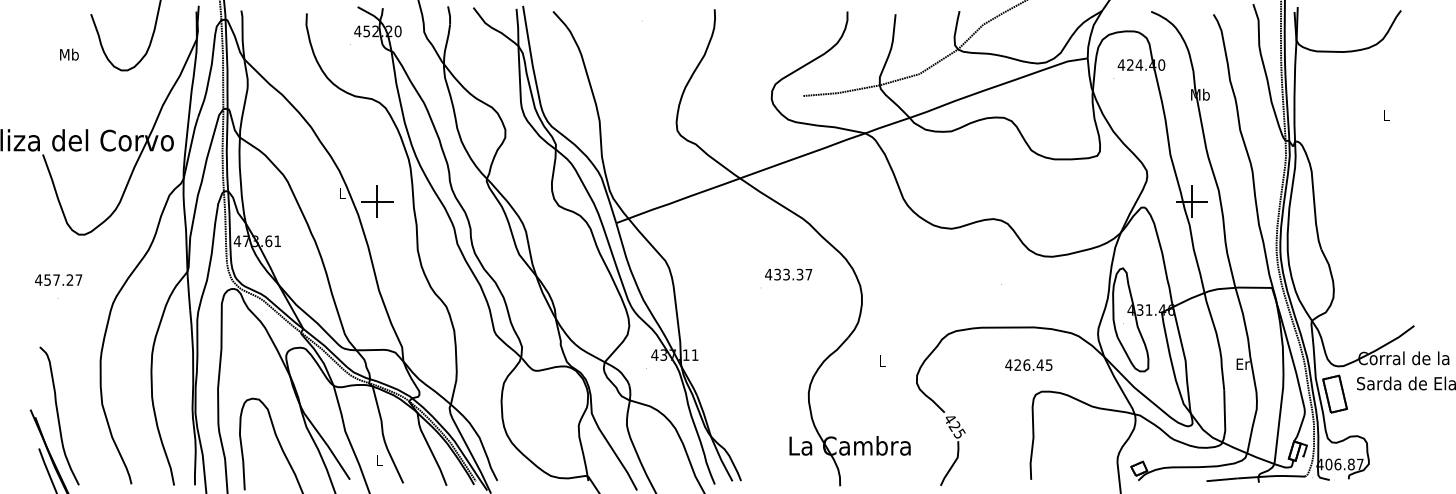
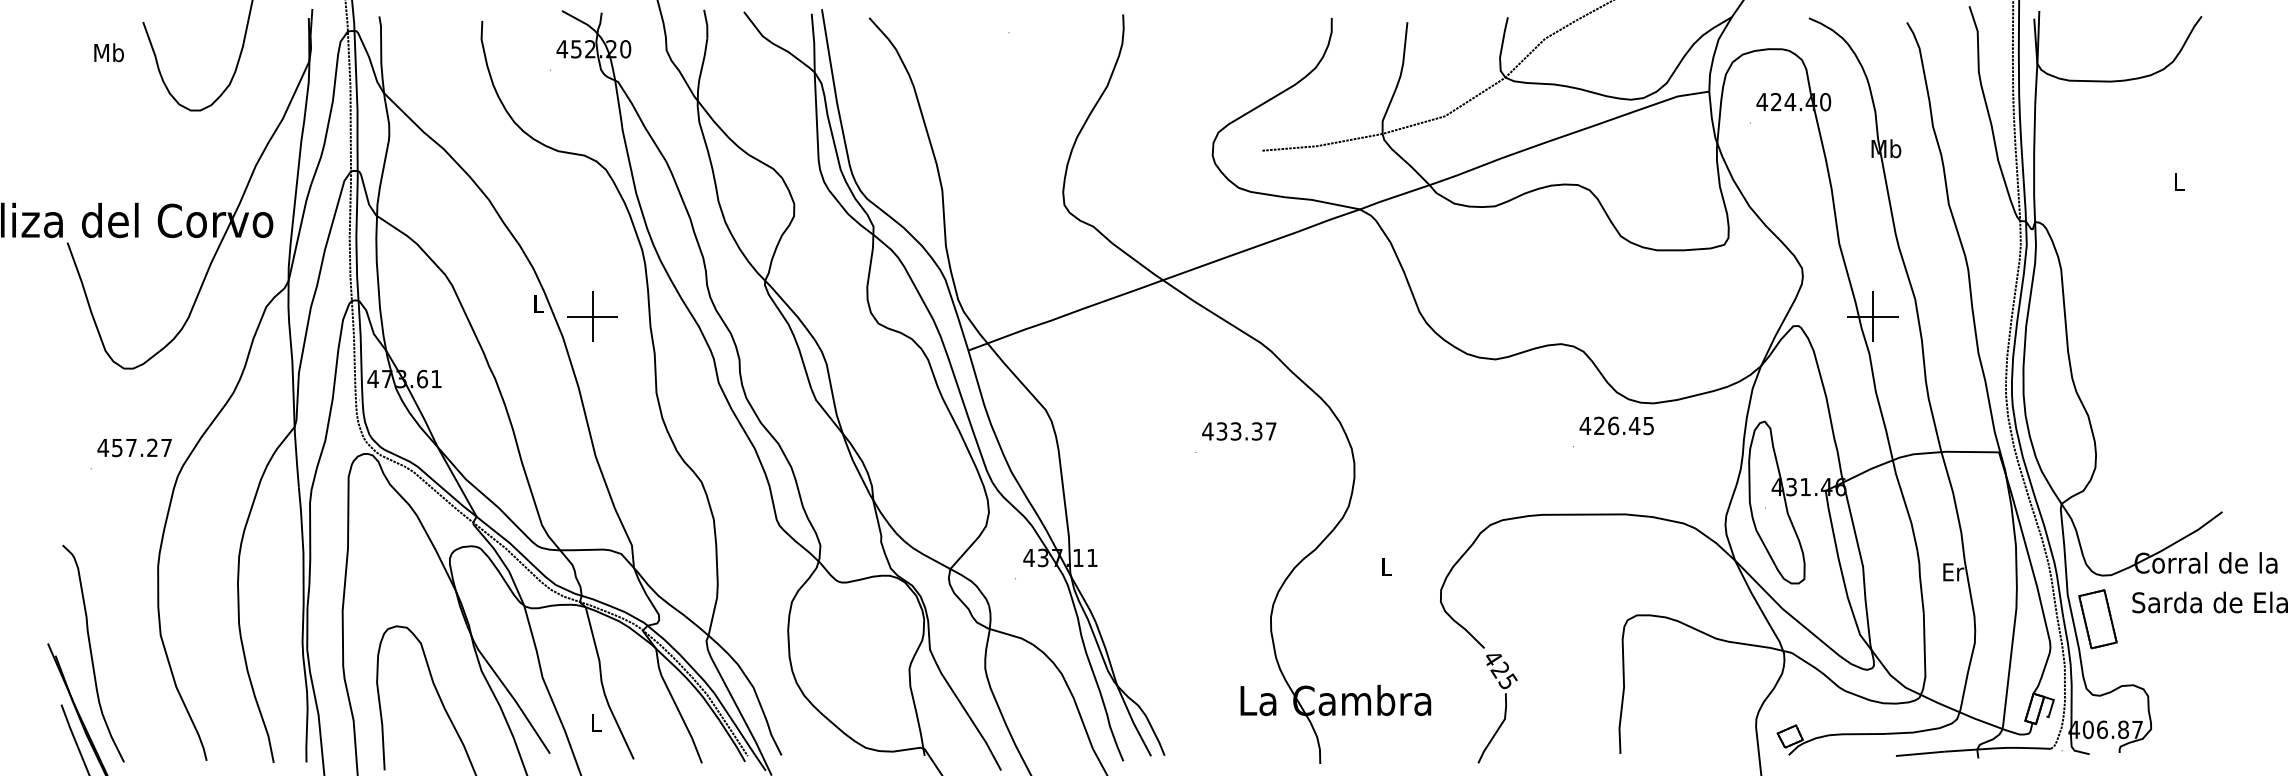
text: (69, 54) -> (109, 52), moved
text: (58, 279) -> (134, 446), moved
text: (1028, 364) -> (1616, 424), moved

